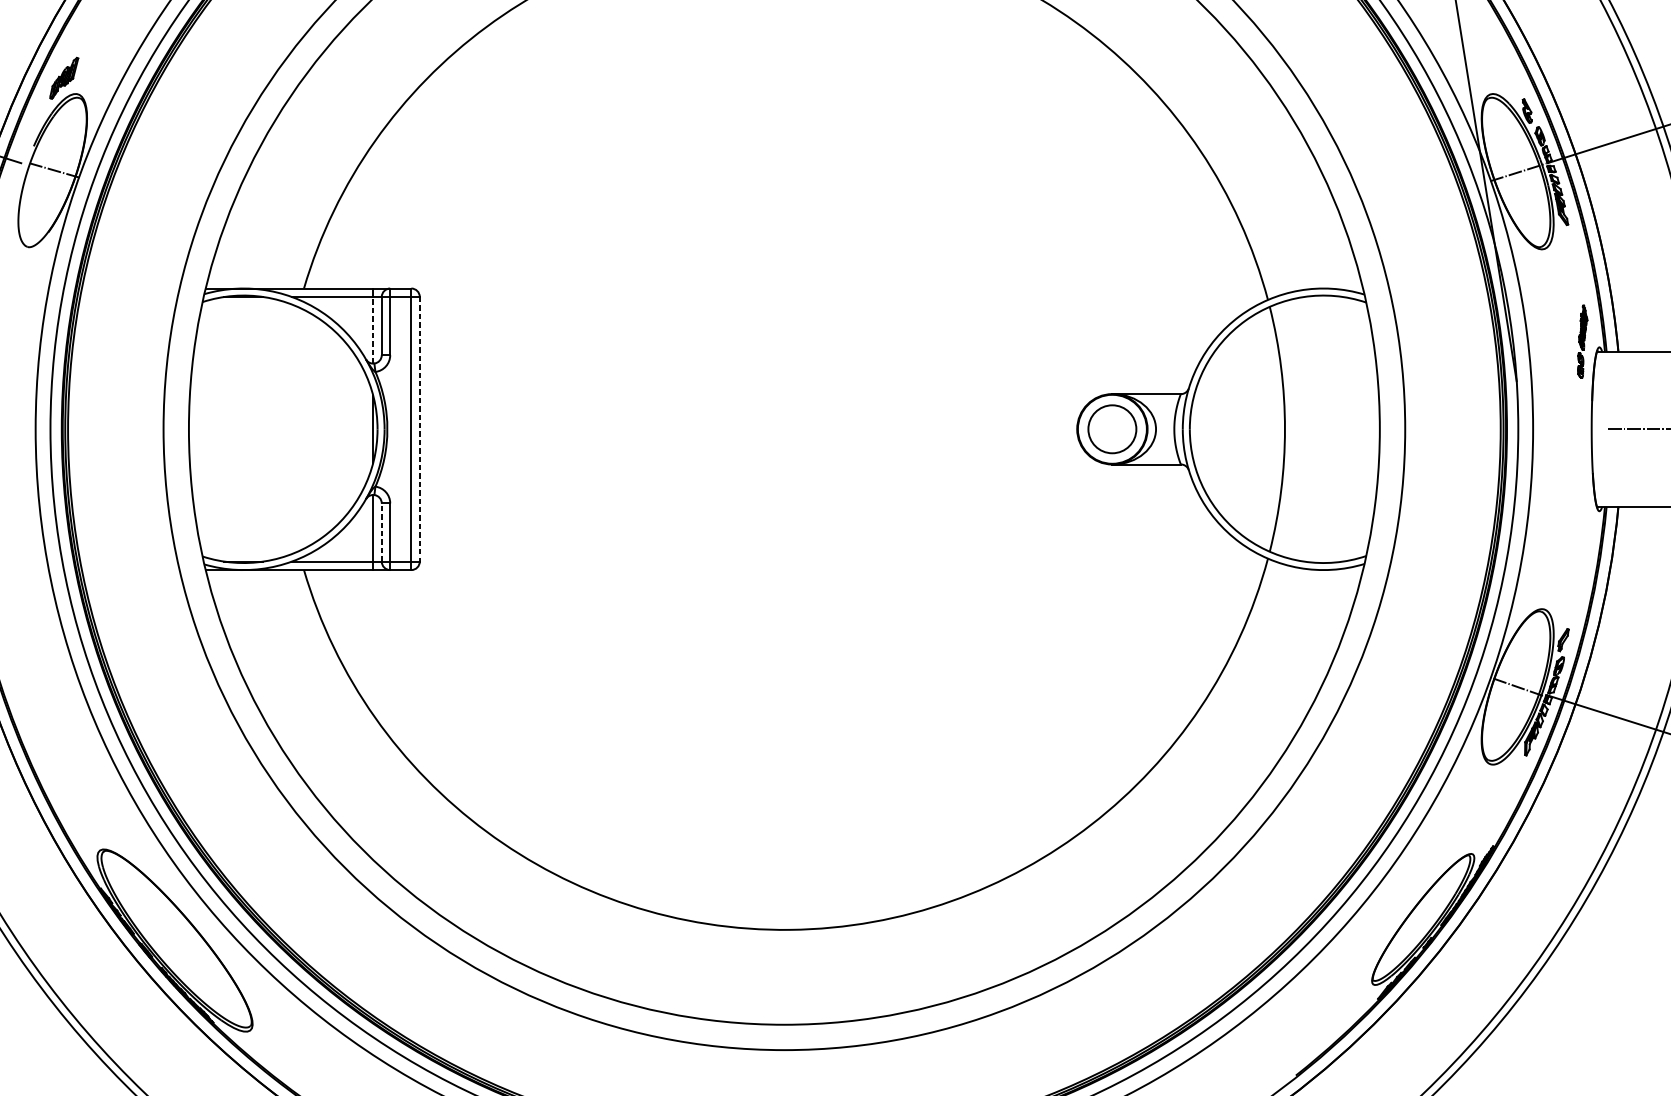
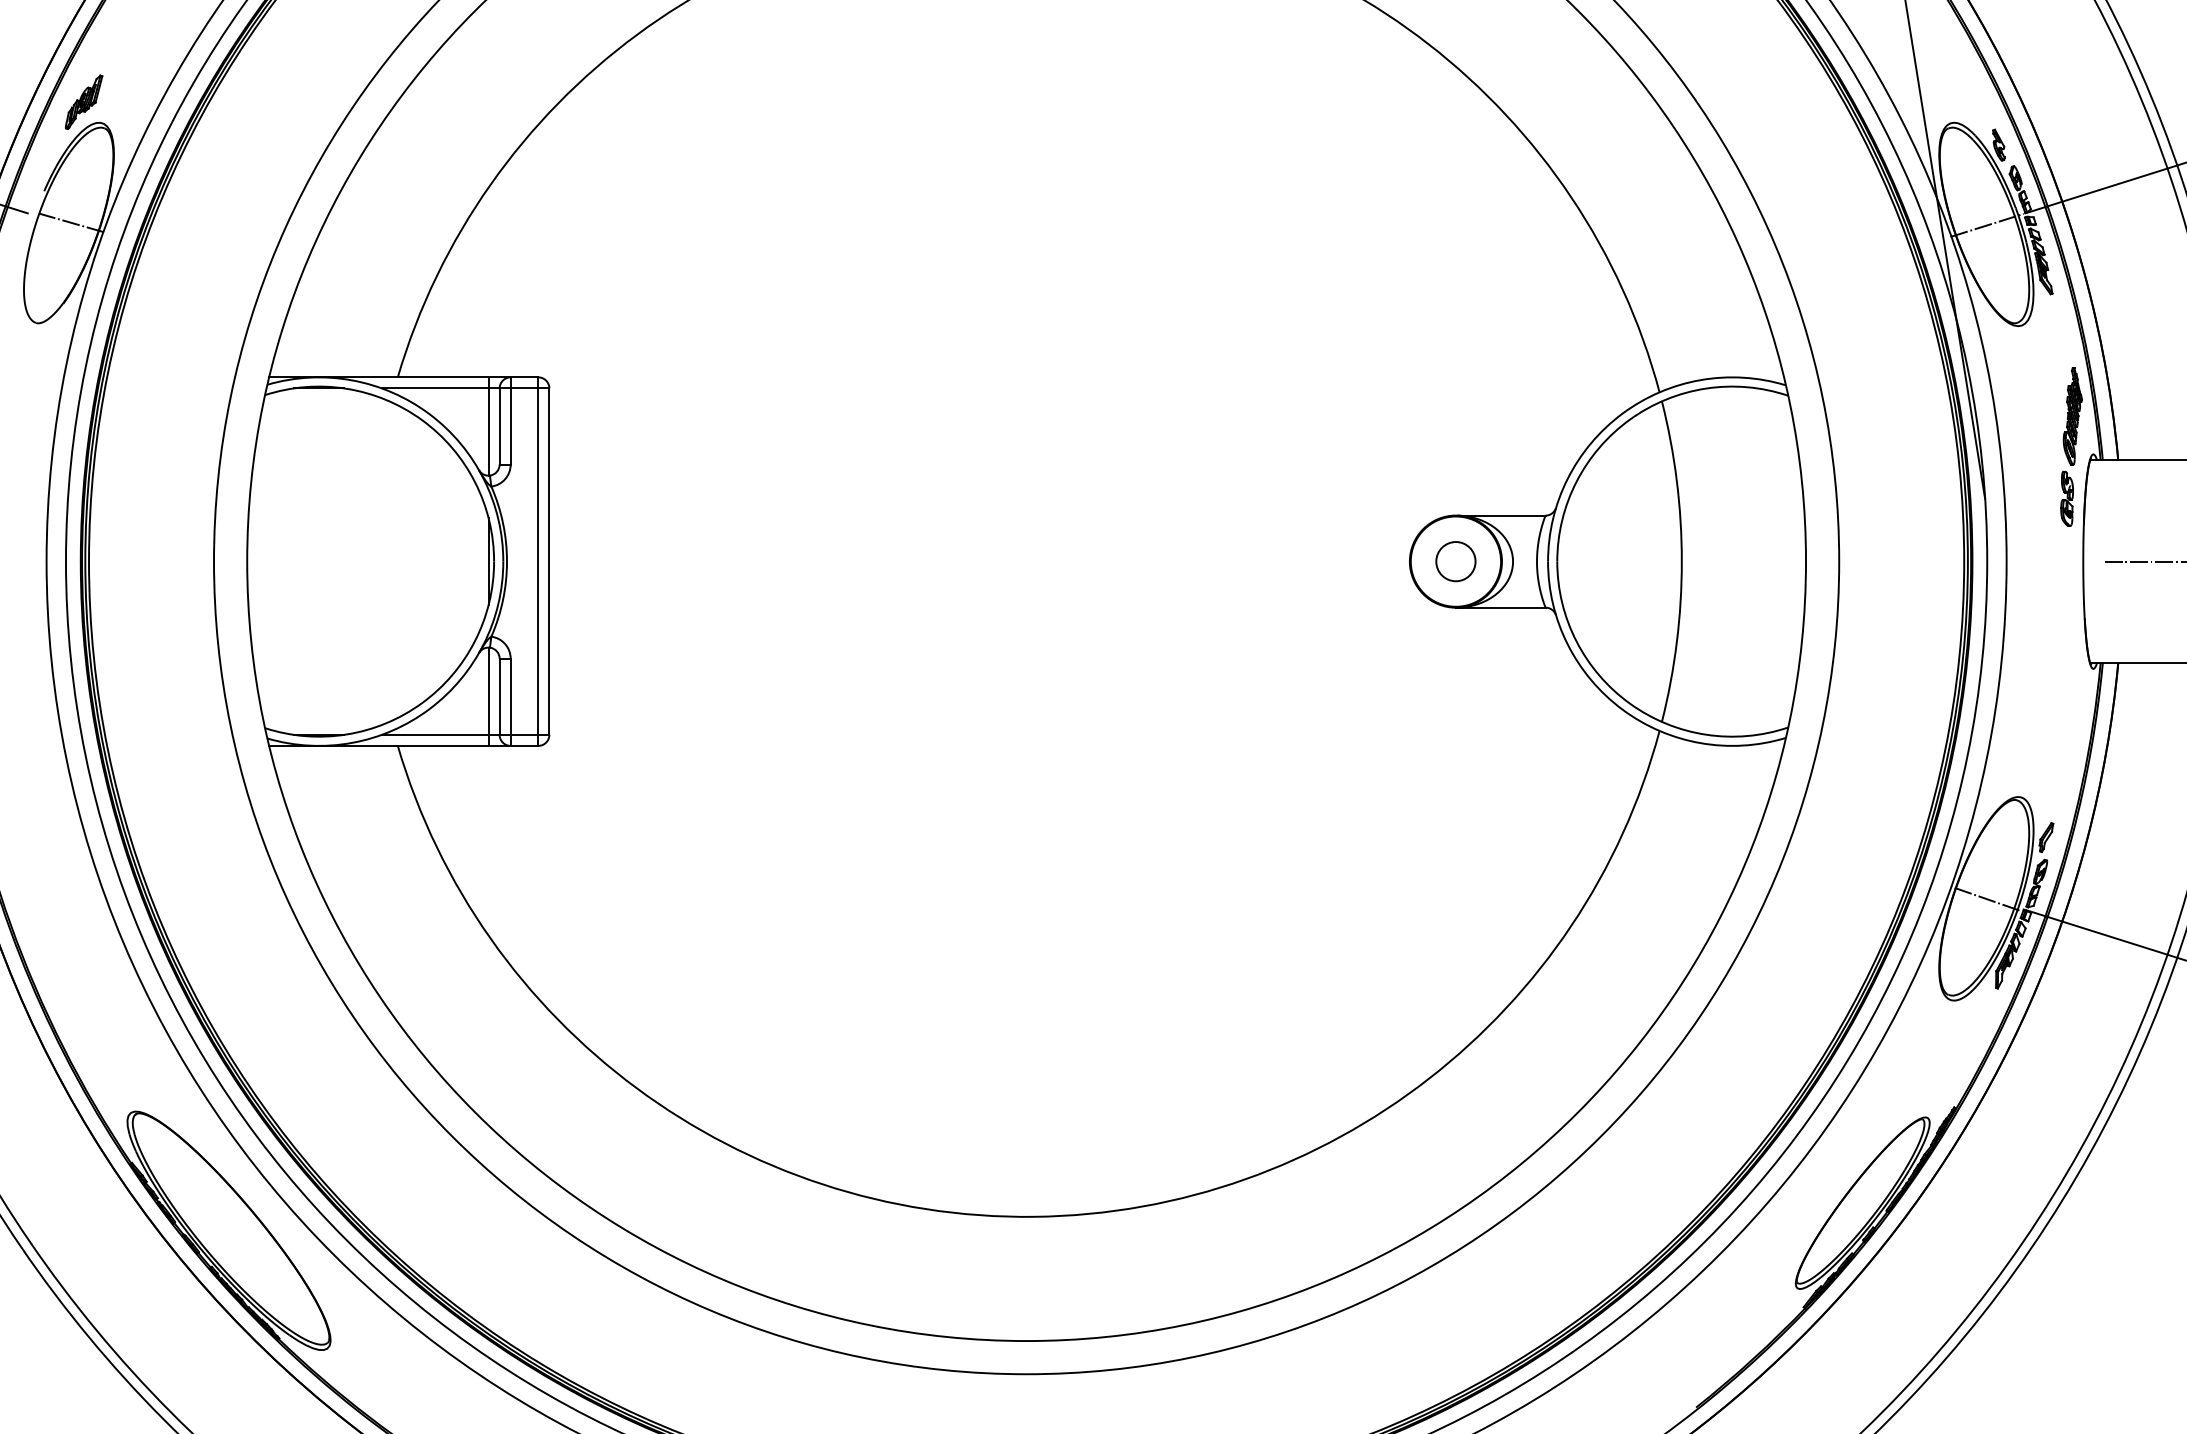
line: (373, 330) -> (488, 432), dashed -> solid
part: (1582, 341) -> (2071, 446), size x1.67
line: (419, 429) -> (549, 562), dashed -> solid
circle: (1112, 429) -> (1455, 561), size x0.62
line: (381, 532) -> (499, 696), dashed -> solid

